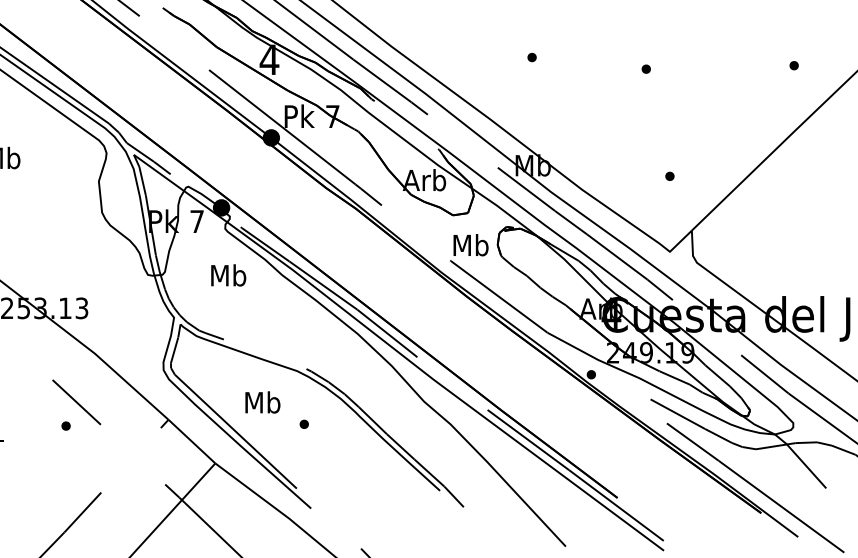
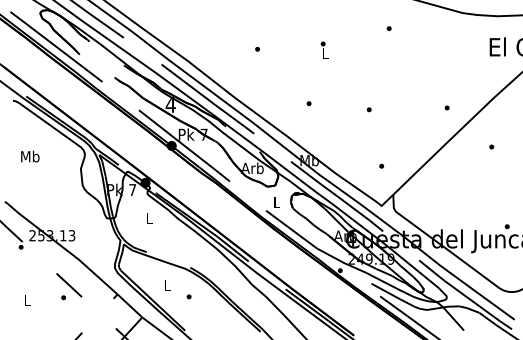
text: (470, 245) -> (276, 202), Mb -> L
text: (229, 275) -> (149, 218), Mb -> L
text: (263, 402) -> (167, 285), Mb -> L

